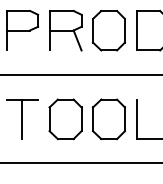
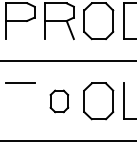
line: (22, 119) -> (20, 101), removed
part: (65, 119) -> (59, 101), size x0.6

